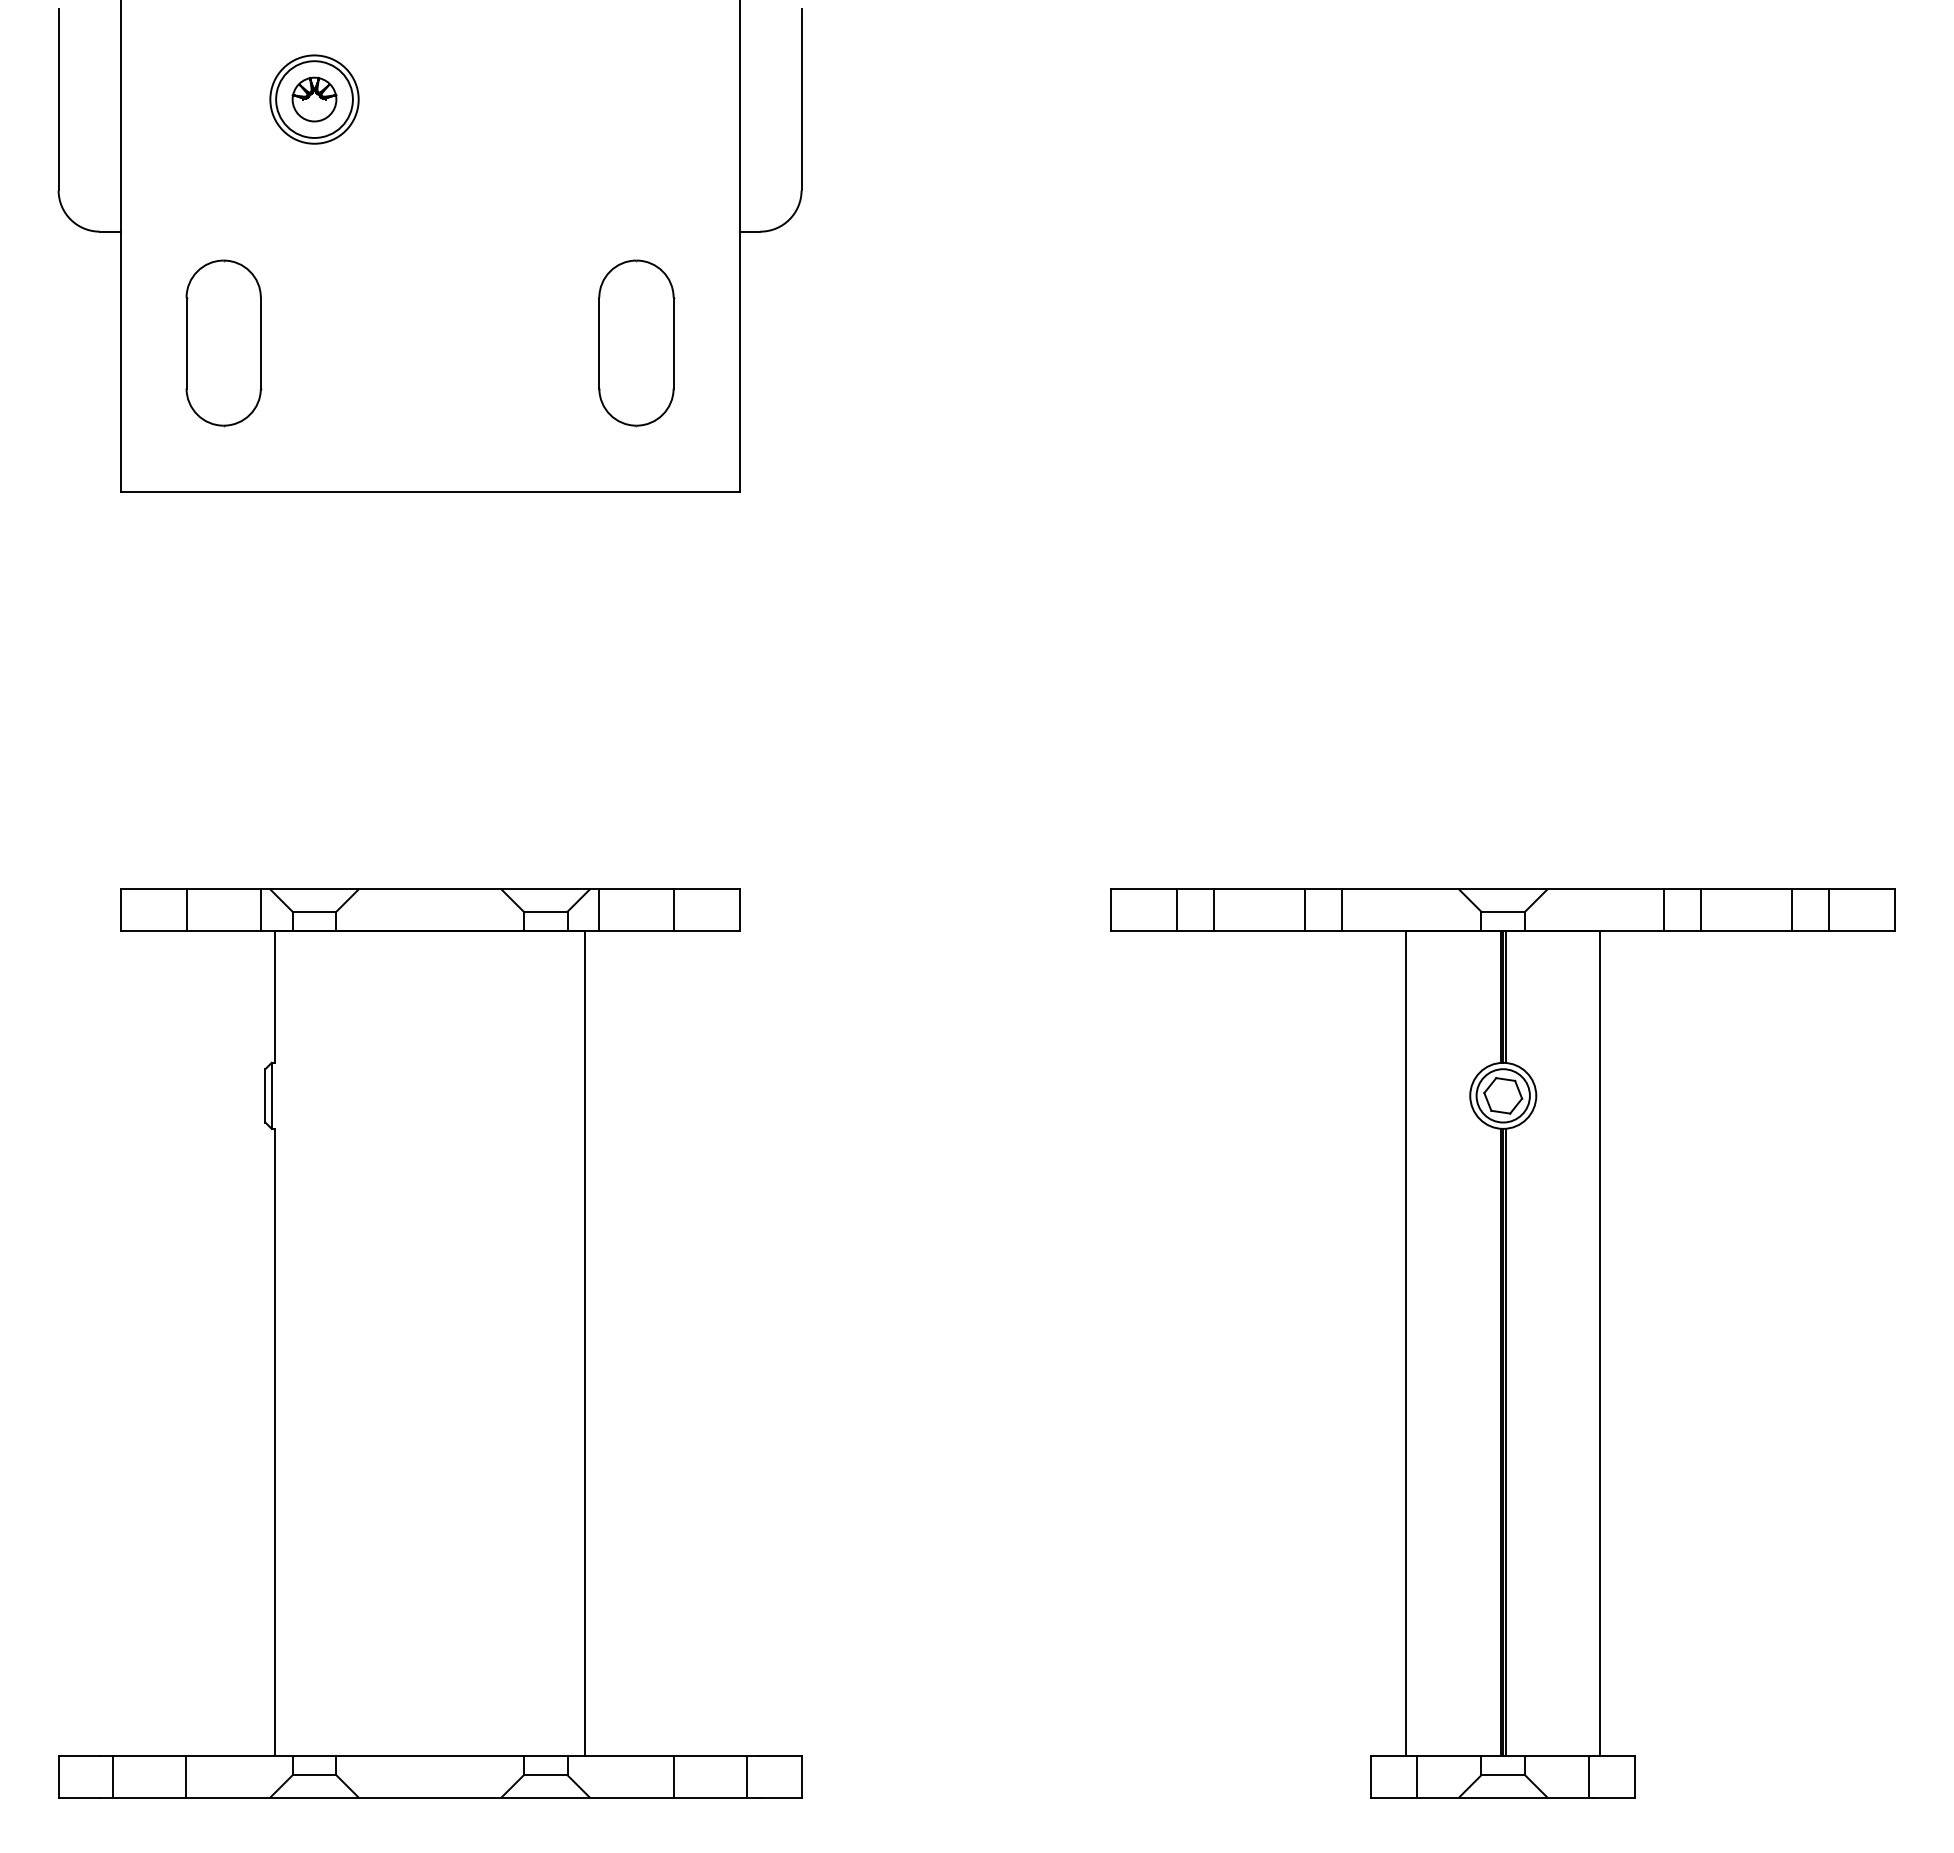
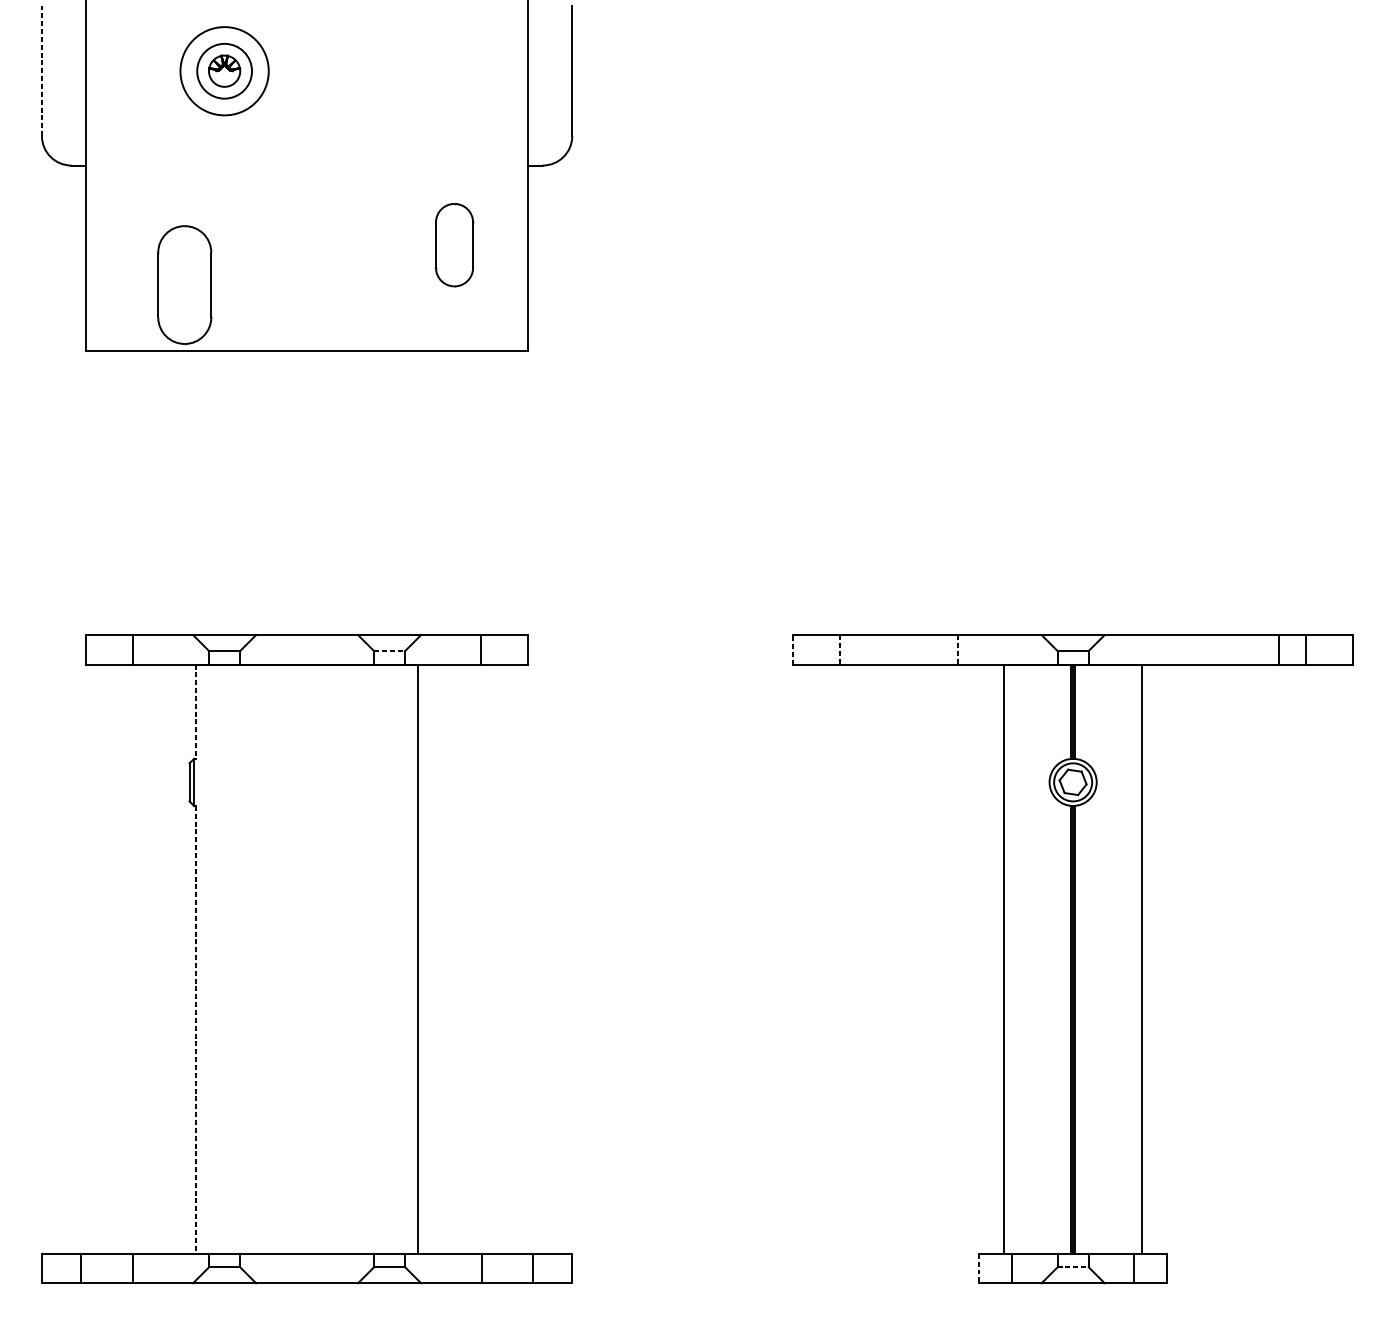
line: (58, 99) -> (41, 71), solid -> dashed
circle: (314, 99) -> (224, 71), size x1.4
part: (223, 343) -> (184, 285), moved
part: (636, 343) -> (454, 245), size x0.7
line: (260, 909) -> (186, 649), removed
line: (599, 909) -> (428, 649), removed
line: (1214, 909) -> (867, 649), removed
line: (1305, 909) -> (931, 649), removed
line: (1664, 909) -> (1188, 649), removed
line: (1701, 909) -> (1214, 649), removed
line: (1111, 910) -> (793, 650), solid -> dashed
line: (1177, 910) -> (840, 650), solid -> dashed
line: (1342, 910) -> (958, 650), solid -> dashed
line: (545, 911) -> (389, 650), solid -> dashed
line: (274, 997) -> (196, 712), solid -> dashed
line: (274, 1442) -> (196, 1029), solid -> dashed
line: (1503, 1775) -> (1073, 1267), solid -> dashed
line: (1371, 1776) -> (979, 1268), solid -> dashed

